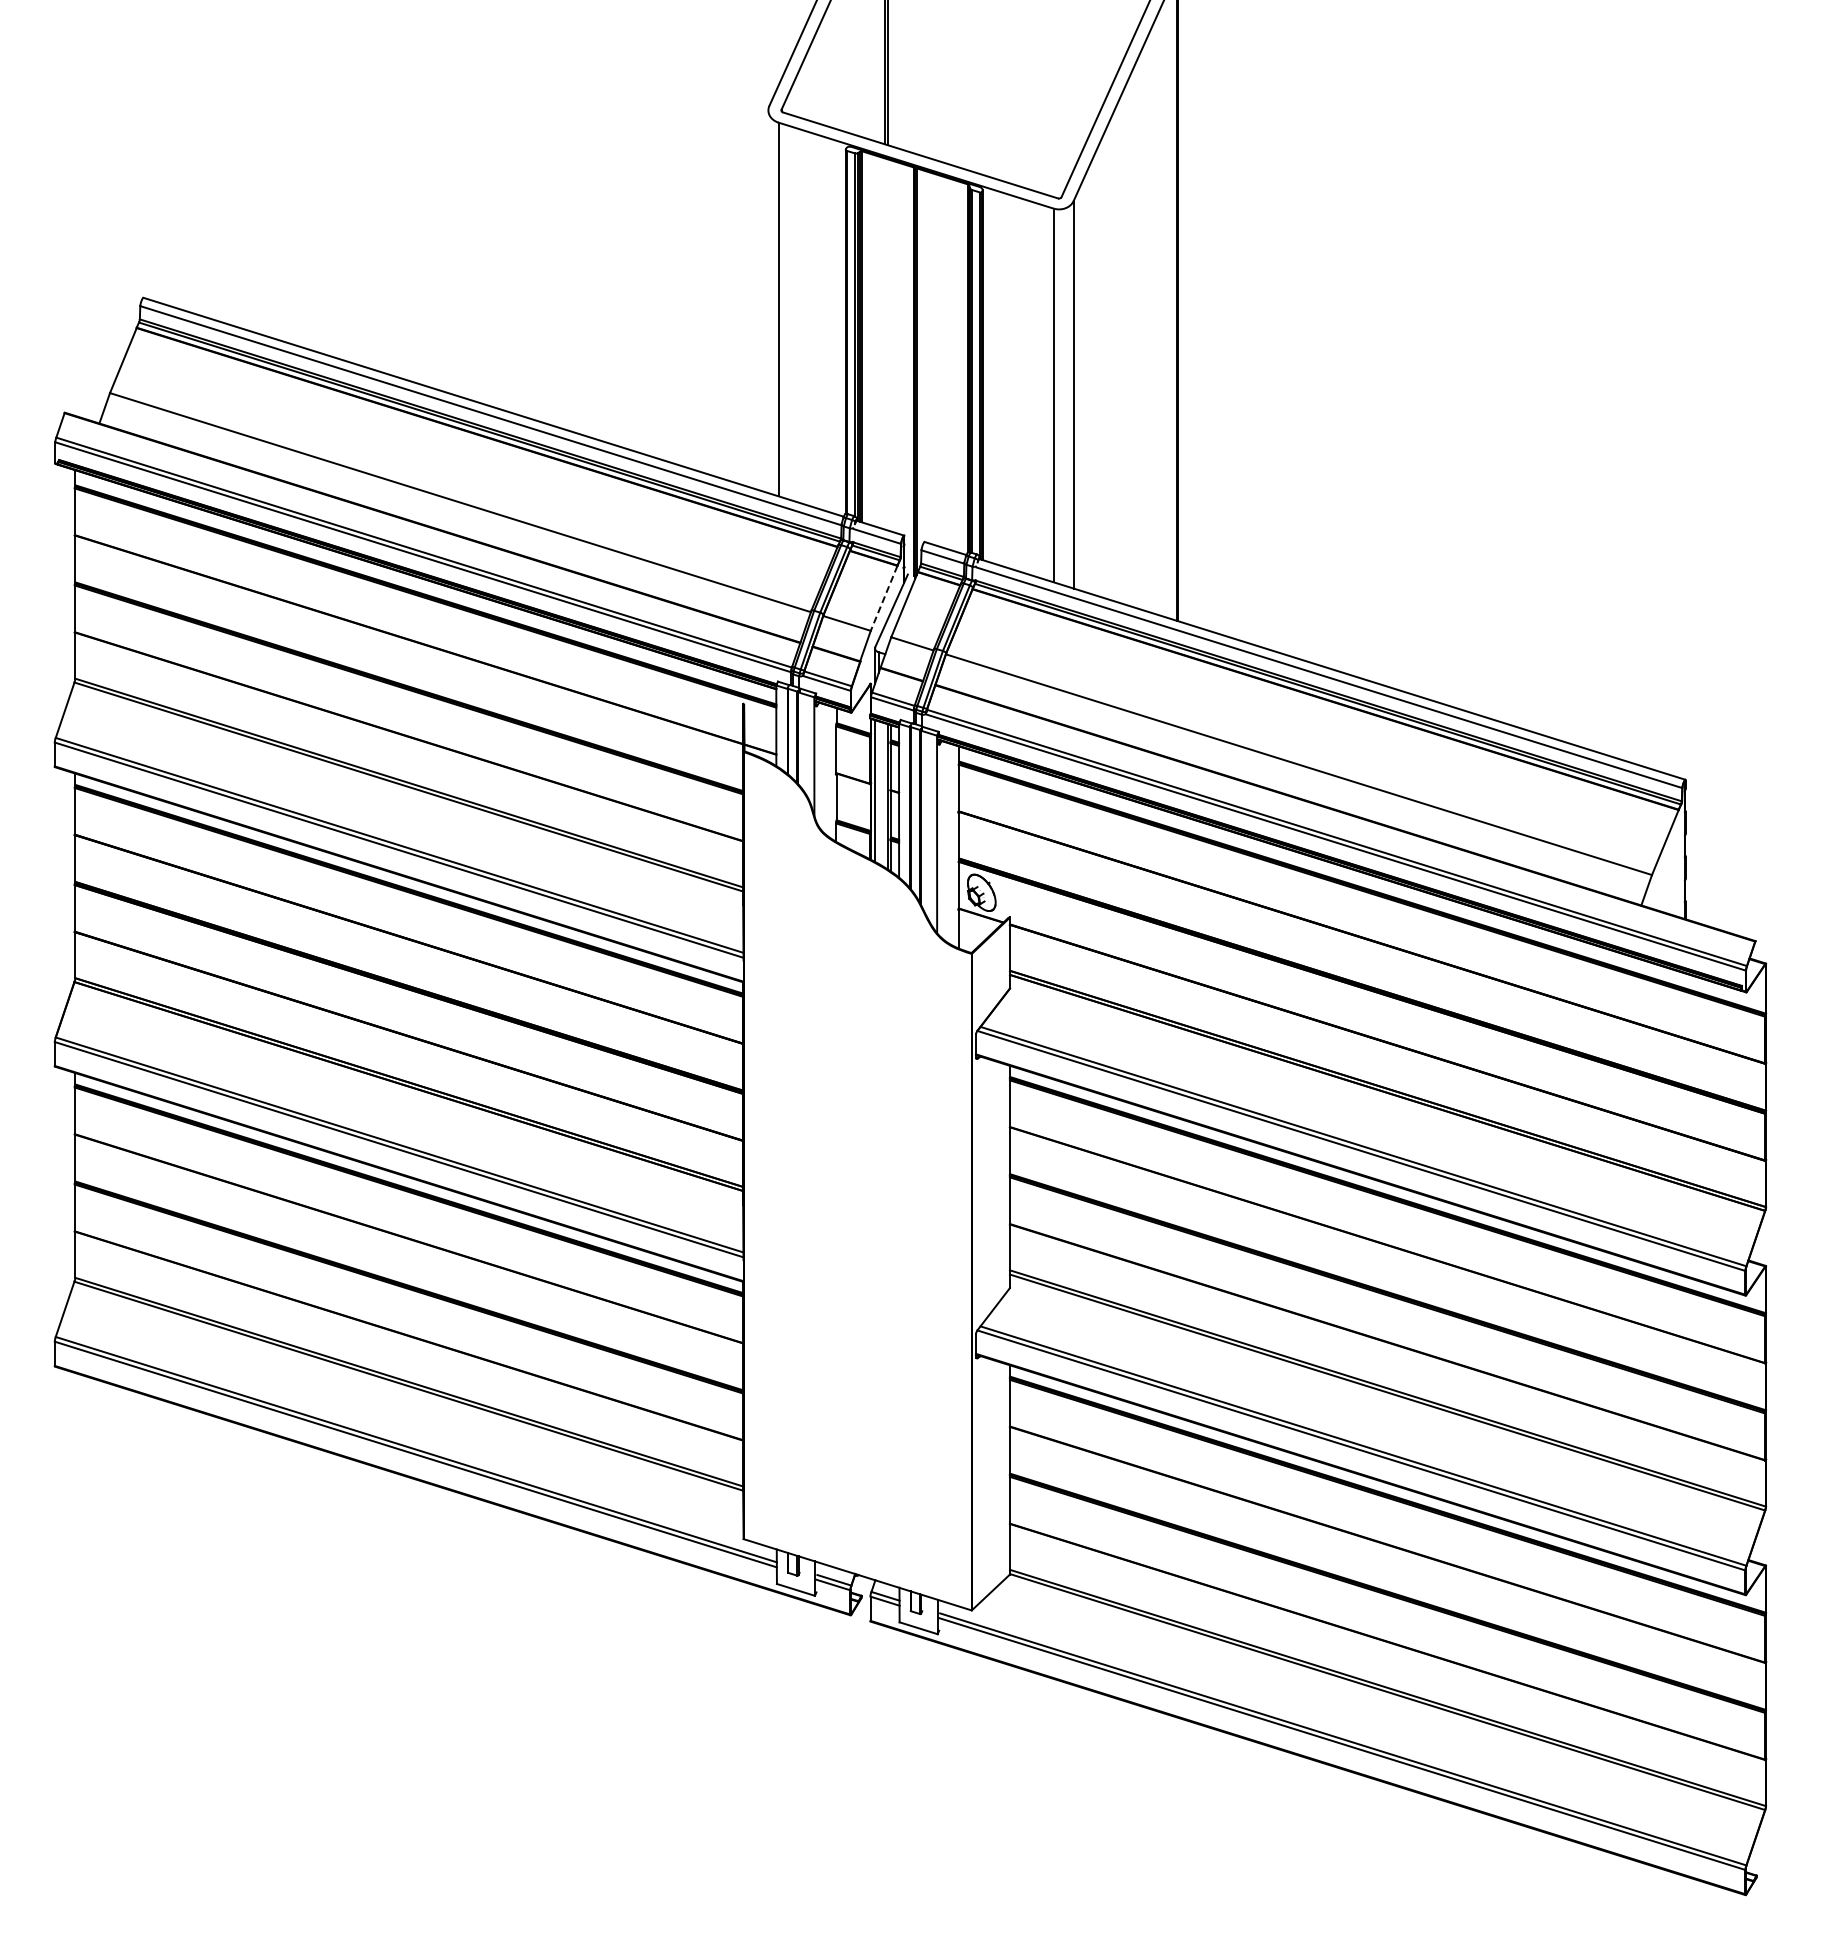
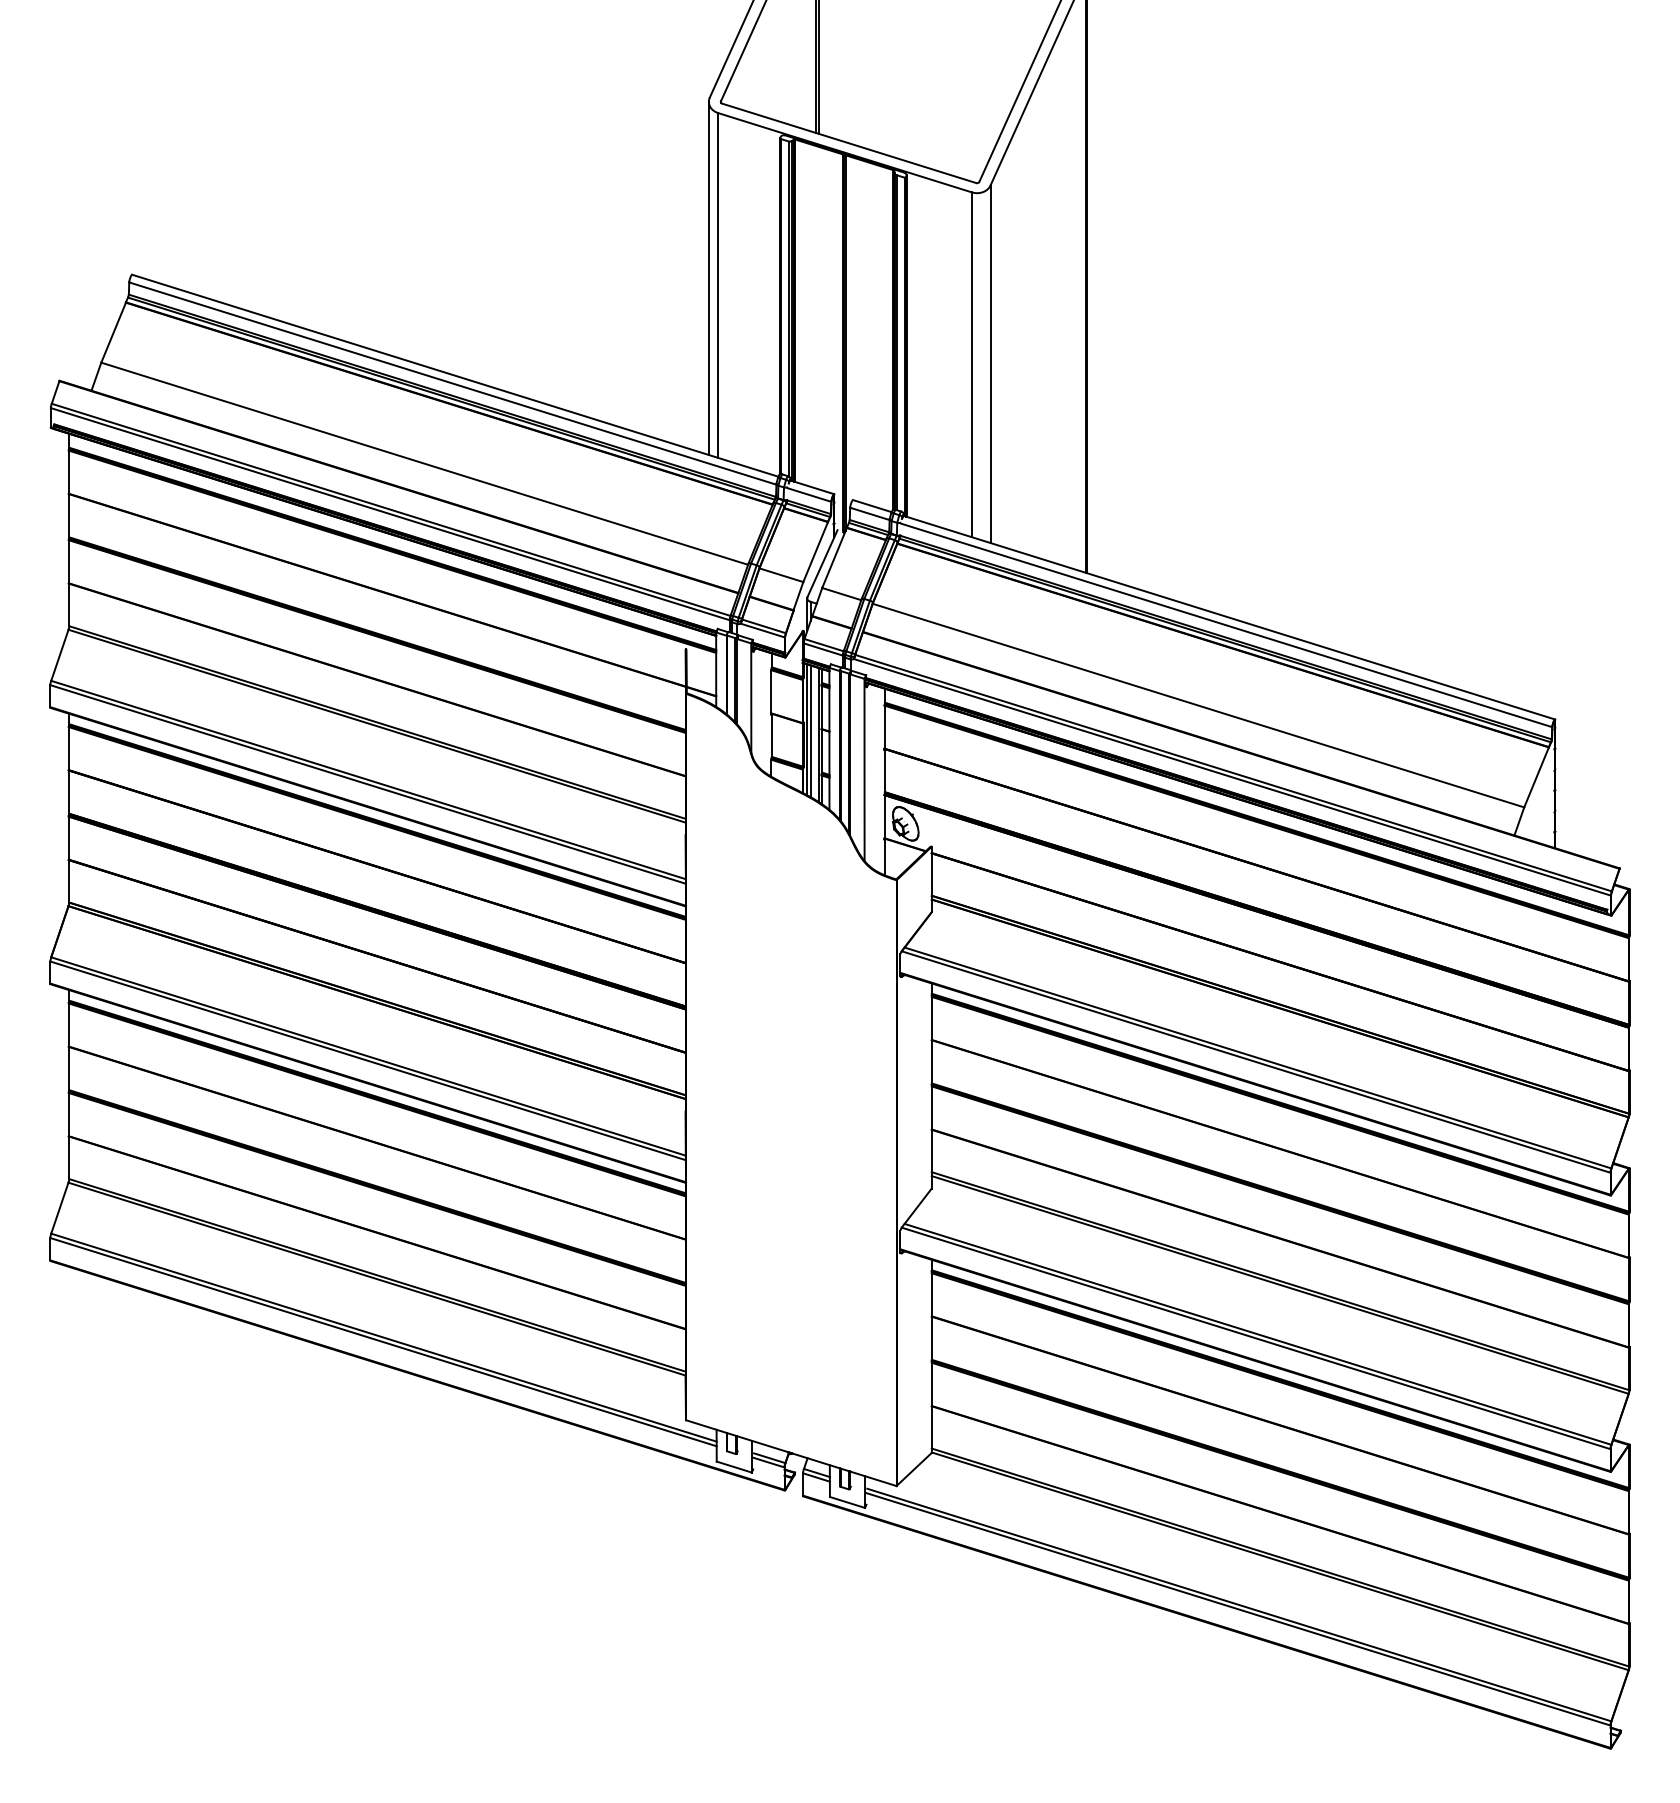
line: (768, 301) -> (708, 278), added
line: (883, 598) -> (815, 552), dashed -> solid
line: (878, 792) -> (810, 731), added

